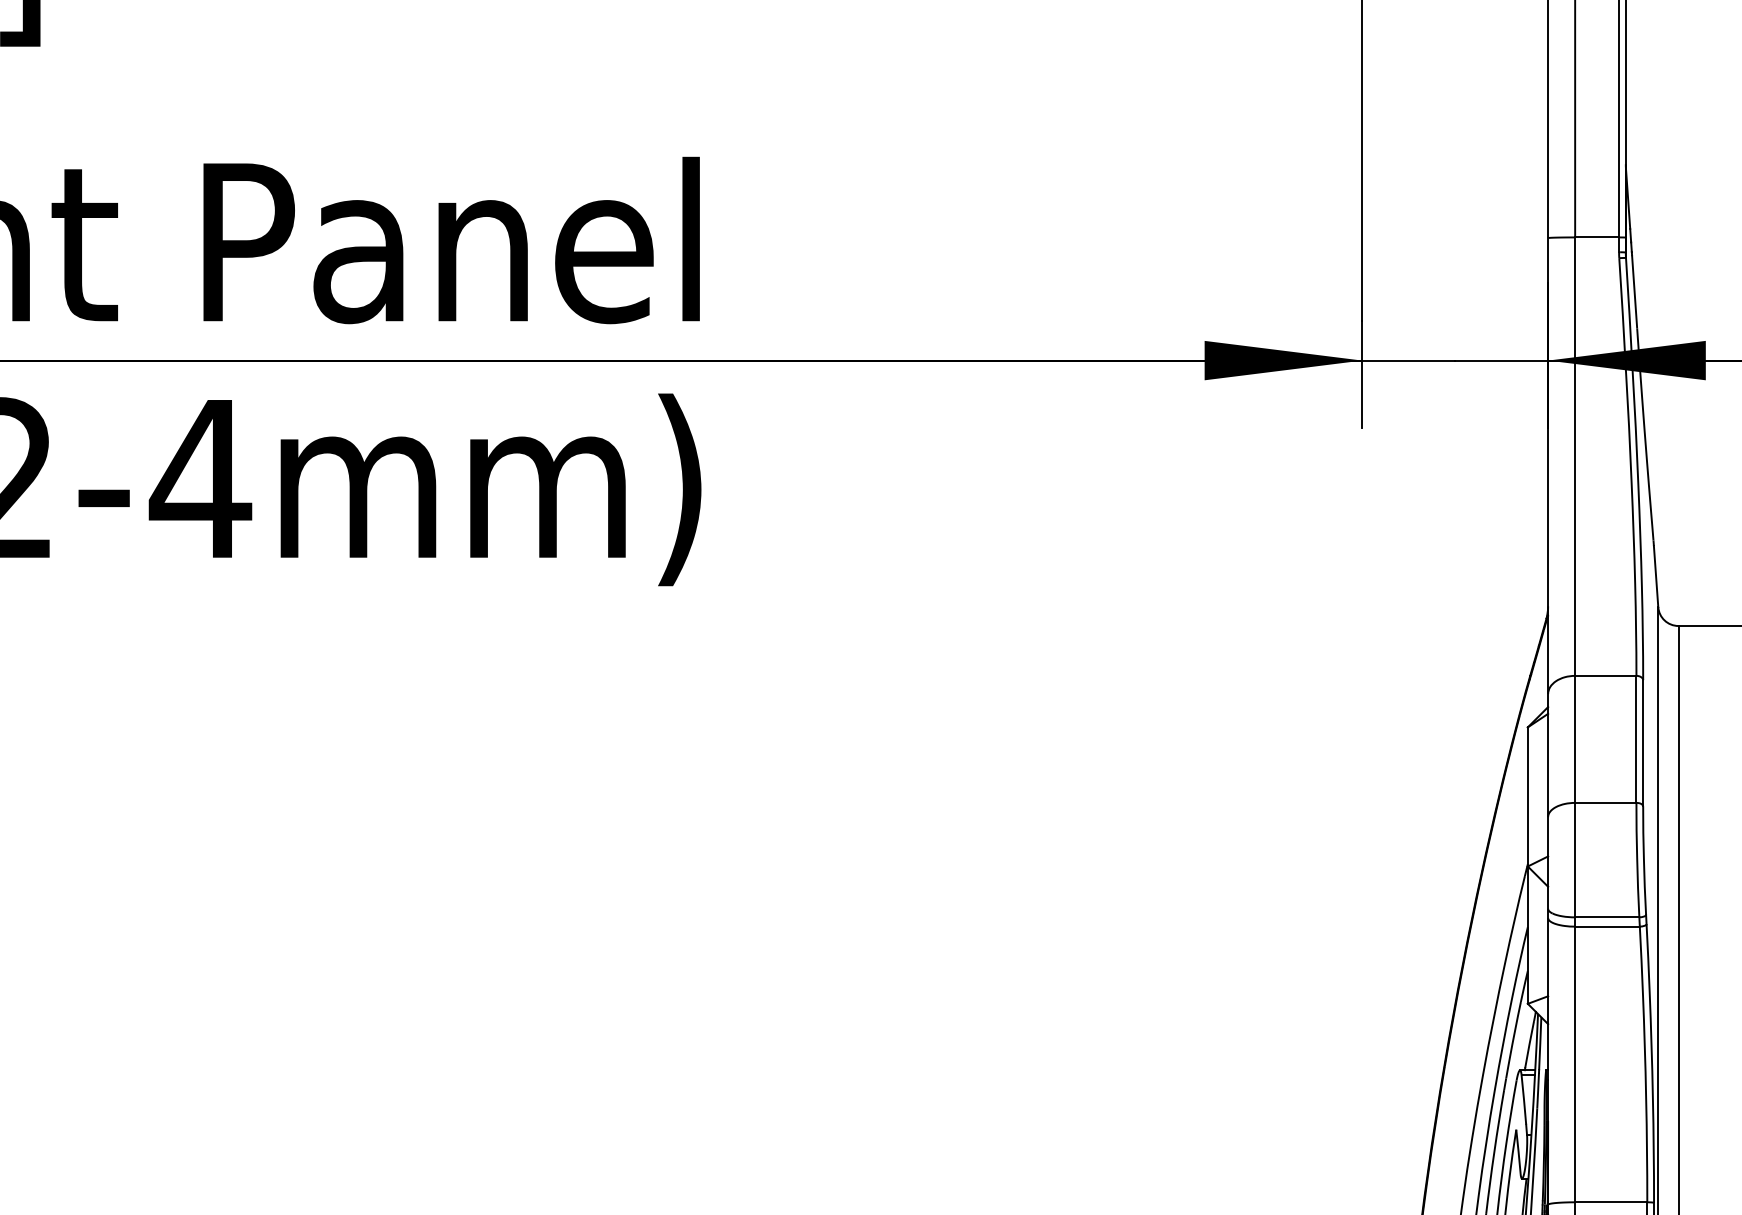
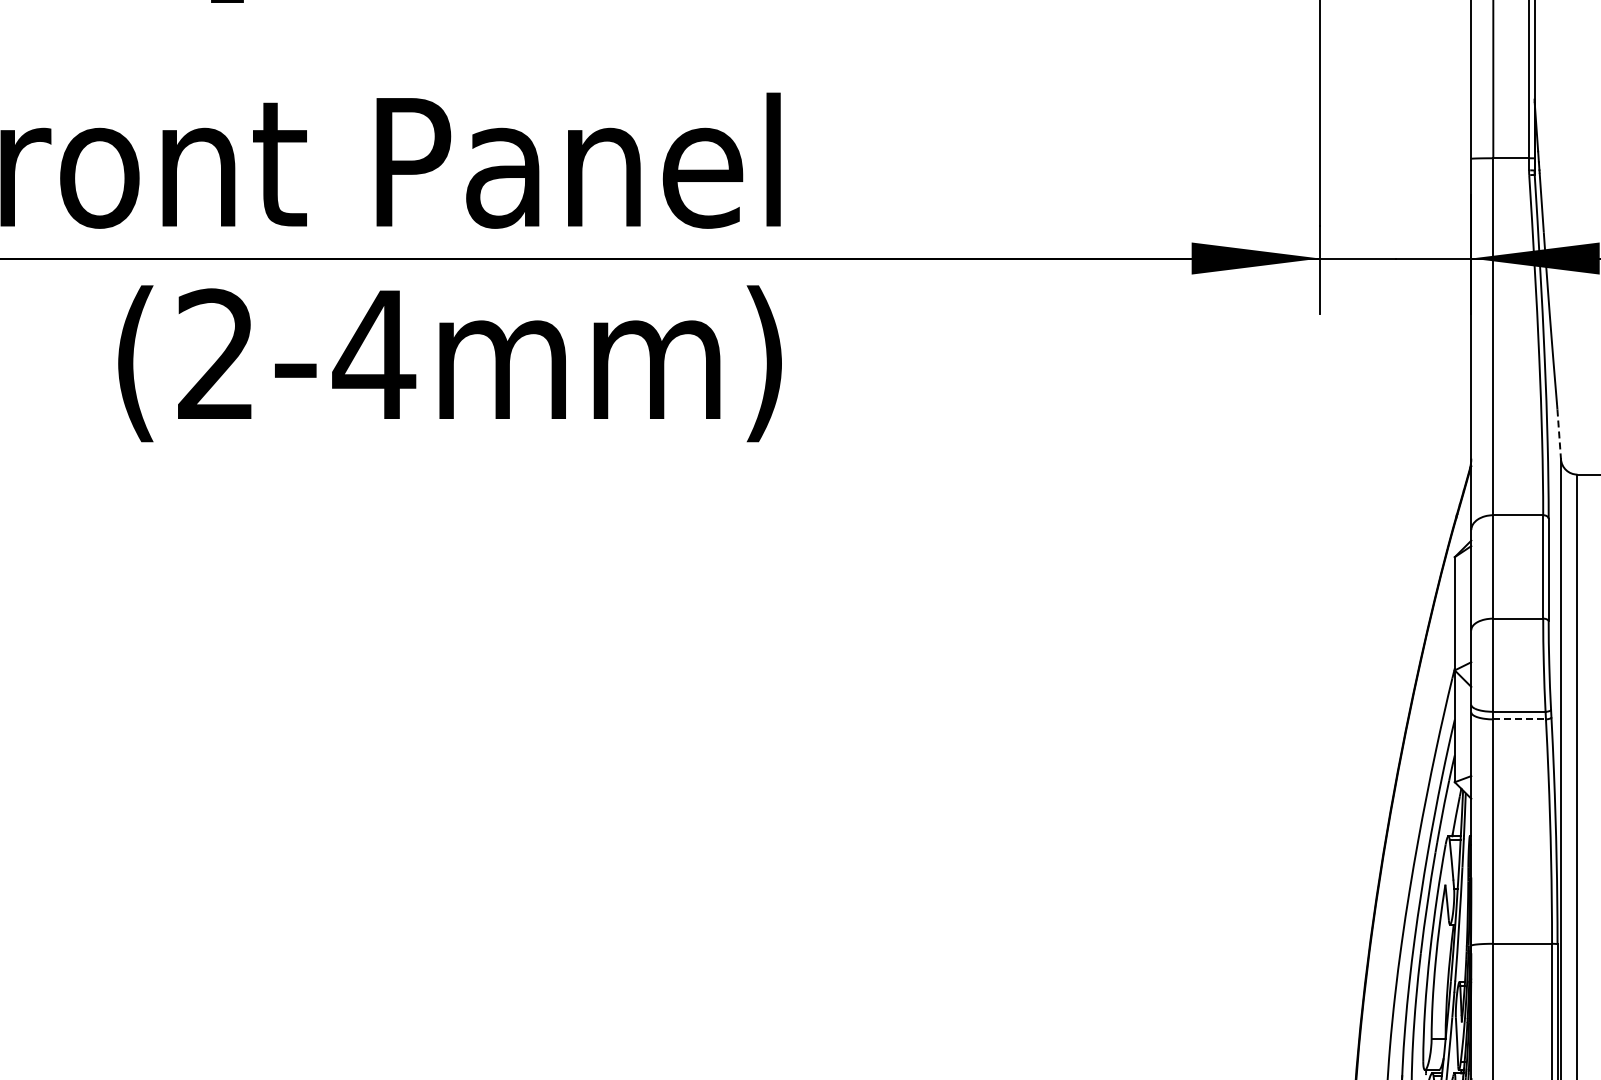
line: (1656, 576) -> (1559, 434), solid -> dashed
line: (1608, 926) -> (1520, 719), solid -> dashed

